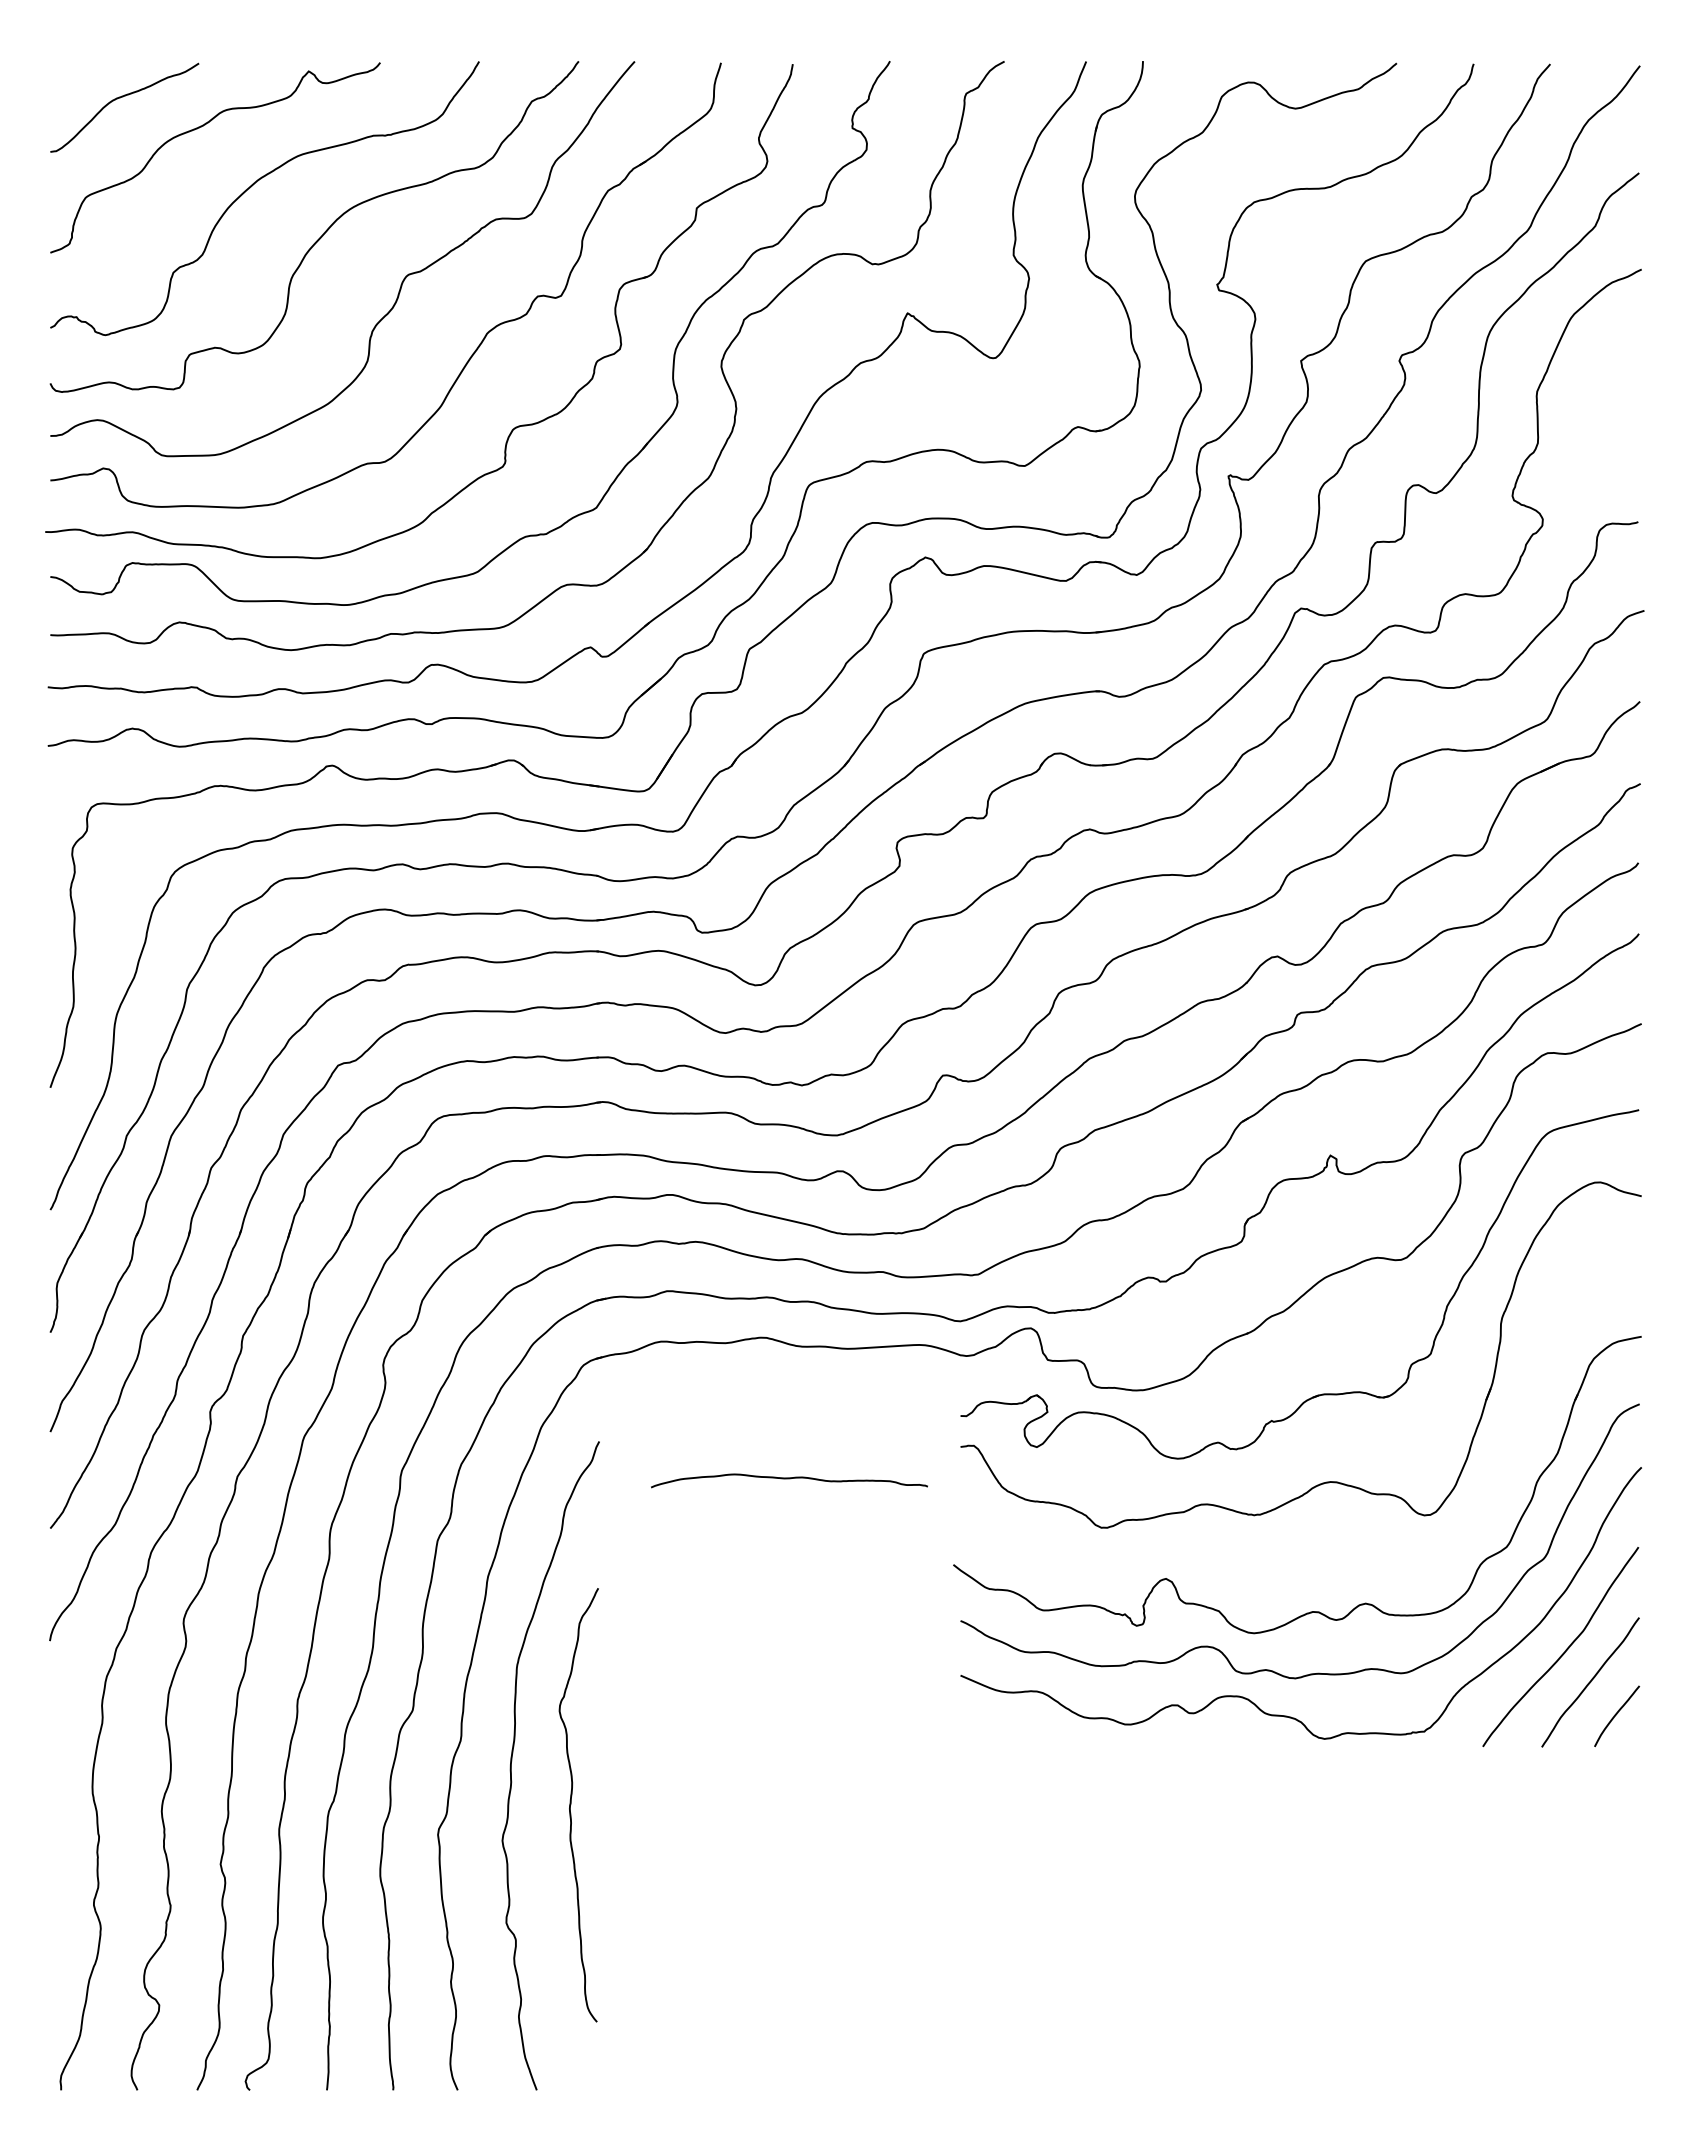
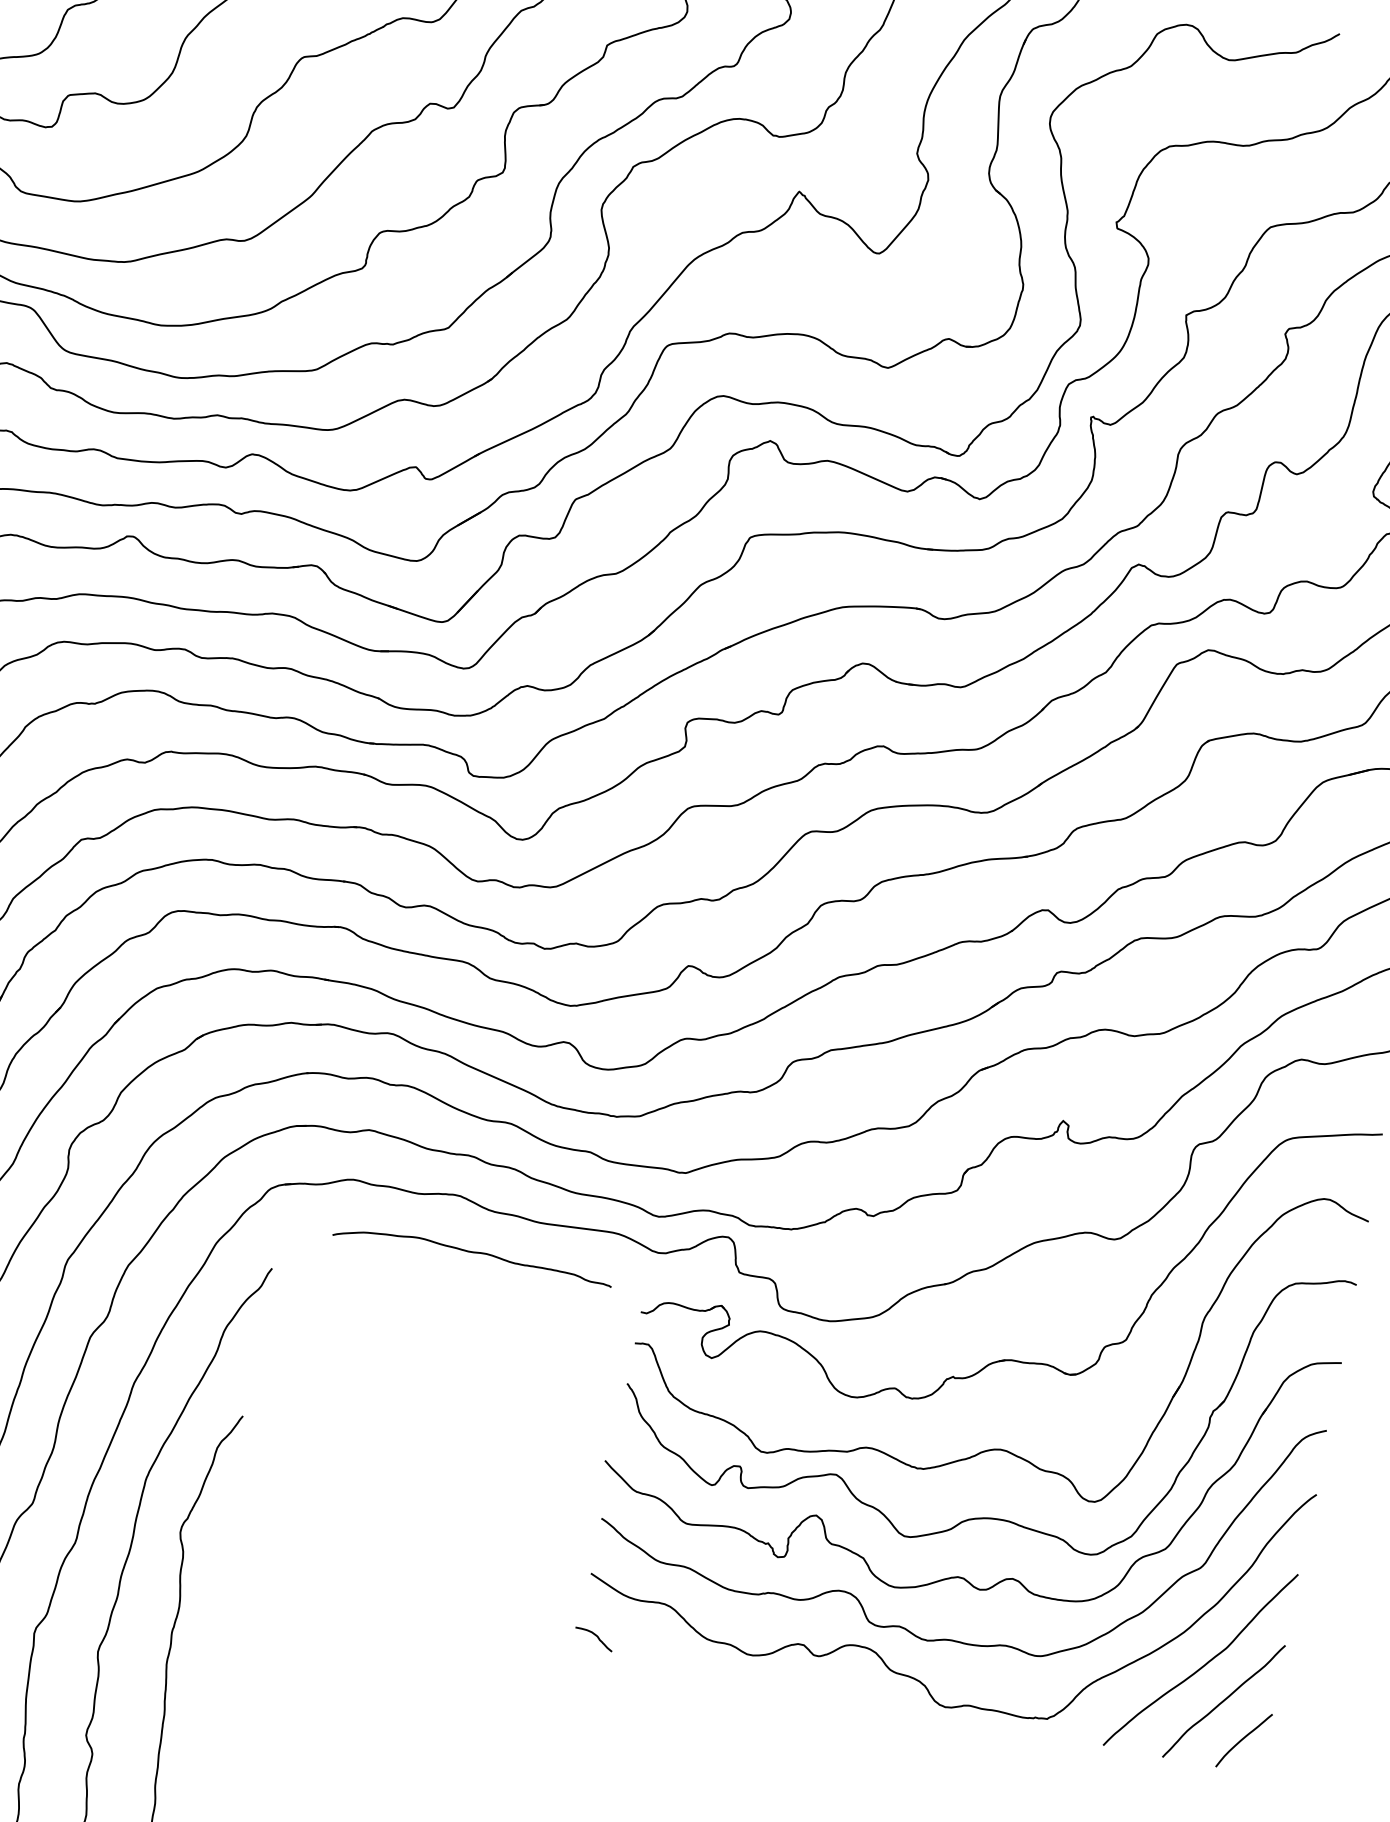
curve: (789, 1479) -> (473, 1253), moved
part: (1327, 1549) -> (984, 1517), added
curve: (977, 1735) -> (596, 1637), added

